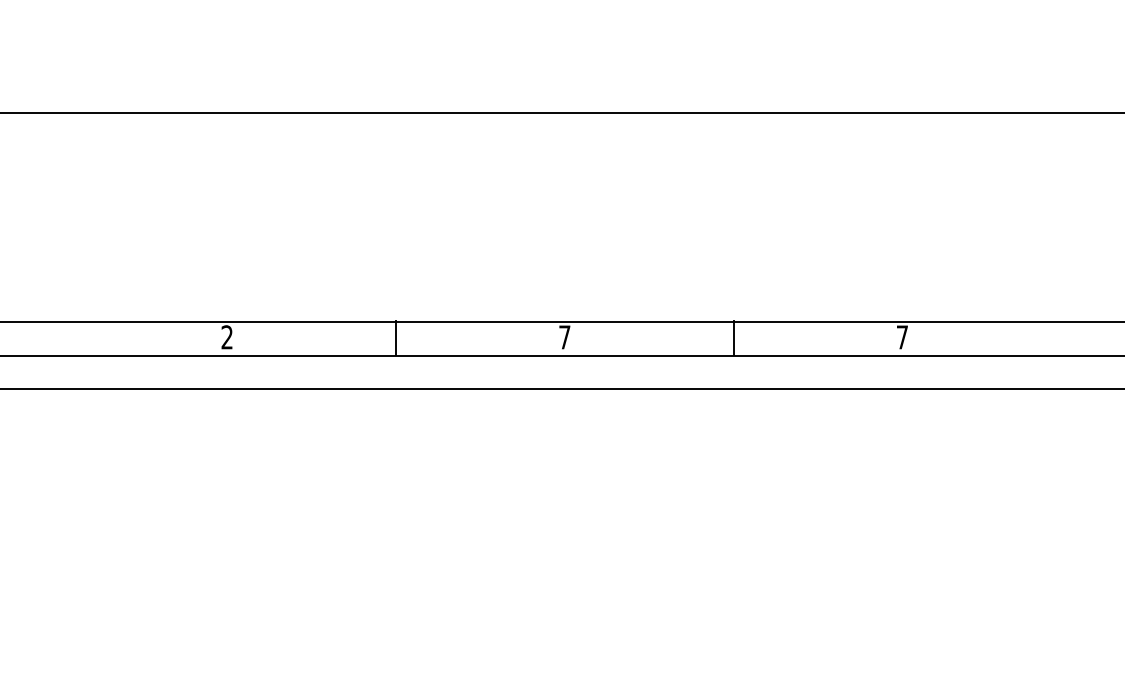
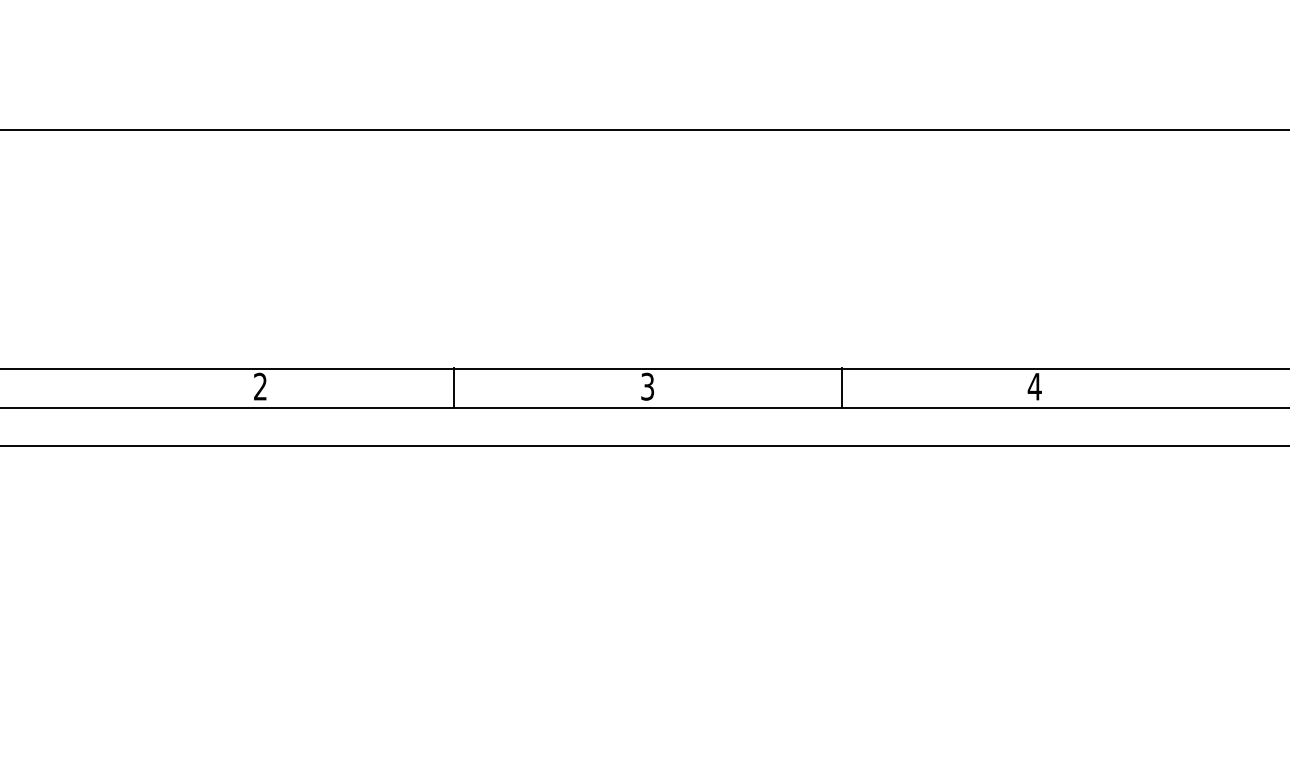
text: (564, 337) -> (647, 386), 7 -> 3
text: (902, 337) -> (1034, 386), 7 -> 4

